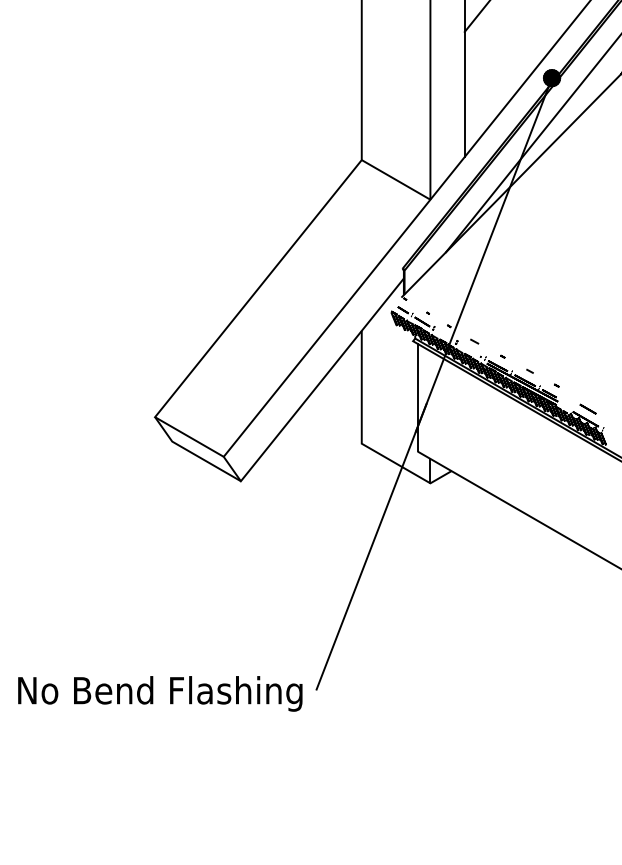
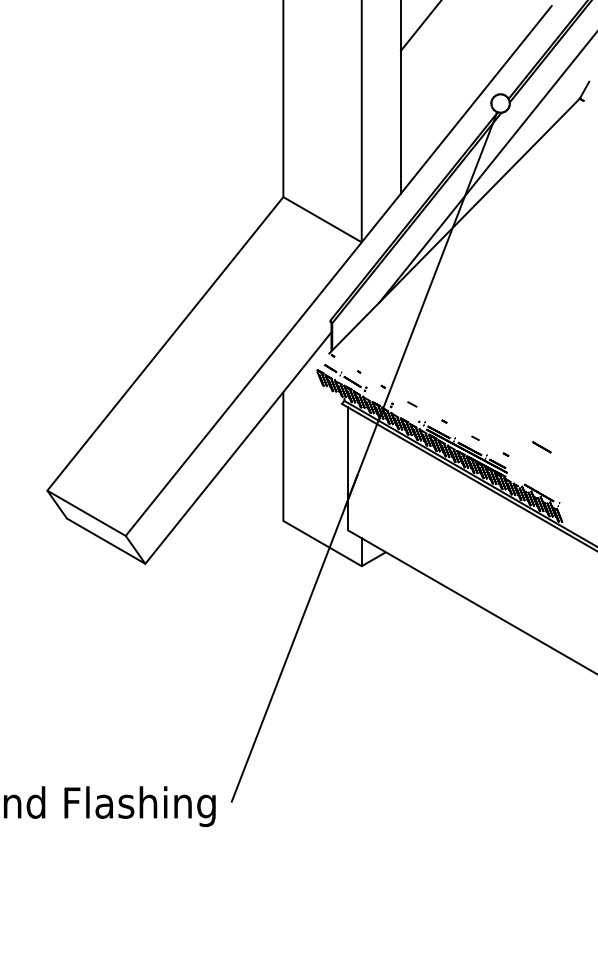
fill: (551, 78) -> (500, 103), removed
line: (587, 408) -> (541, 446), moved

